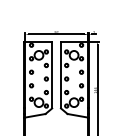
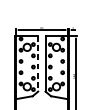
line: (52, 75) -> (38, 64), solid -> dashed

